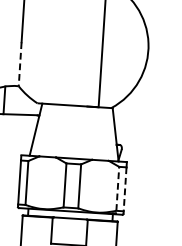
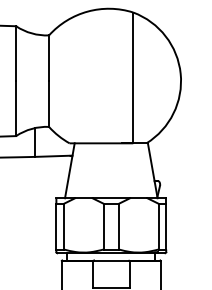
line: (20, 64) -> (49, 104), dashed -> solid
line: (117, 188) -> (158, 226), dashed -> solid
line: (125, 189) -> (166, 226), dashed -> solid

